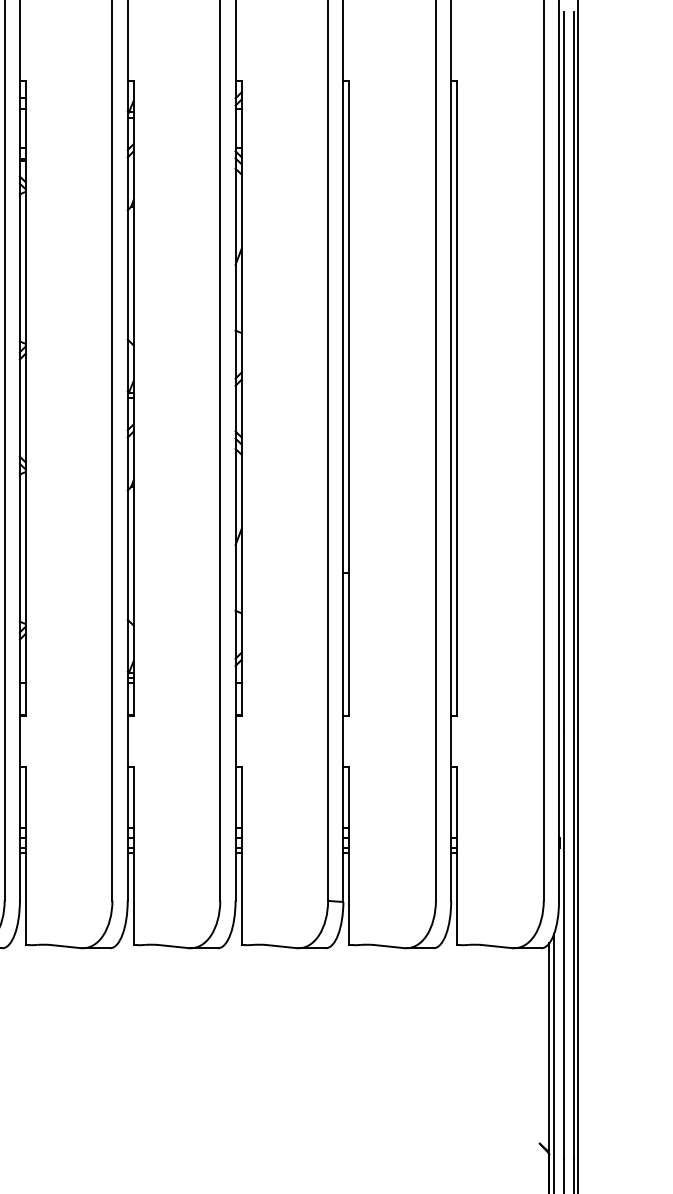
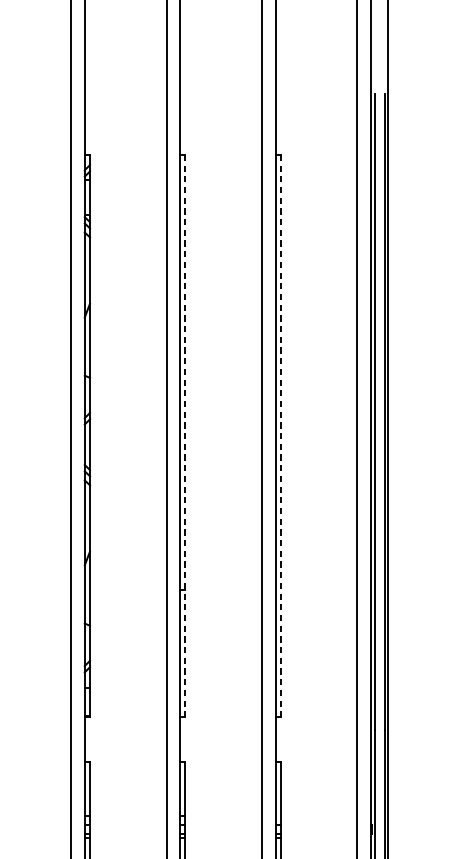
line: (349, 398) -> (185, 435), solid -> dashed
line: (457, 398) -> (281, 435), solid -> dashed

